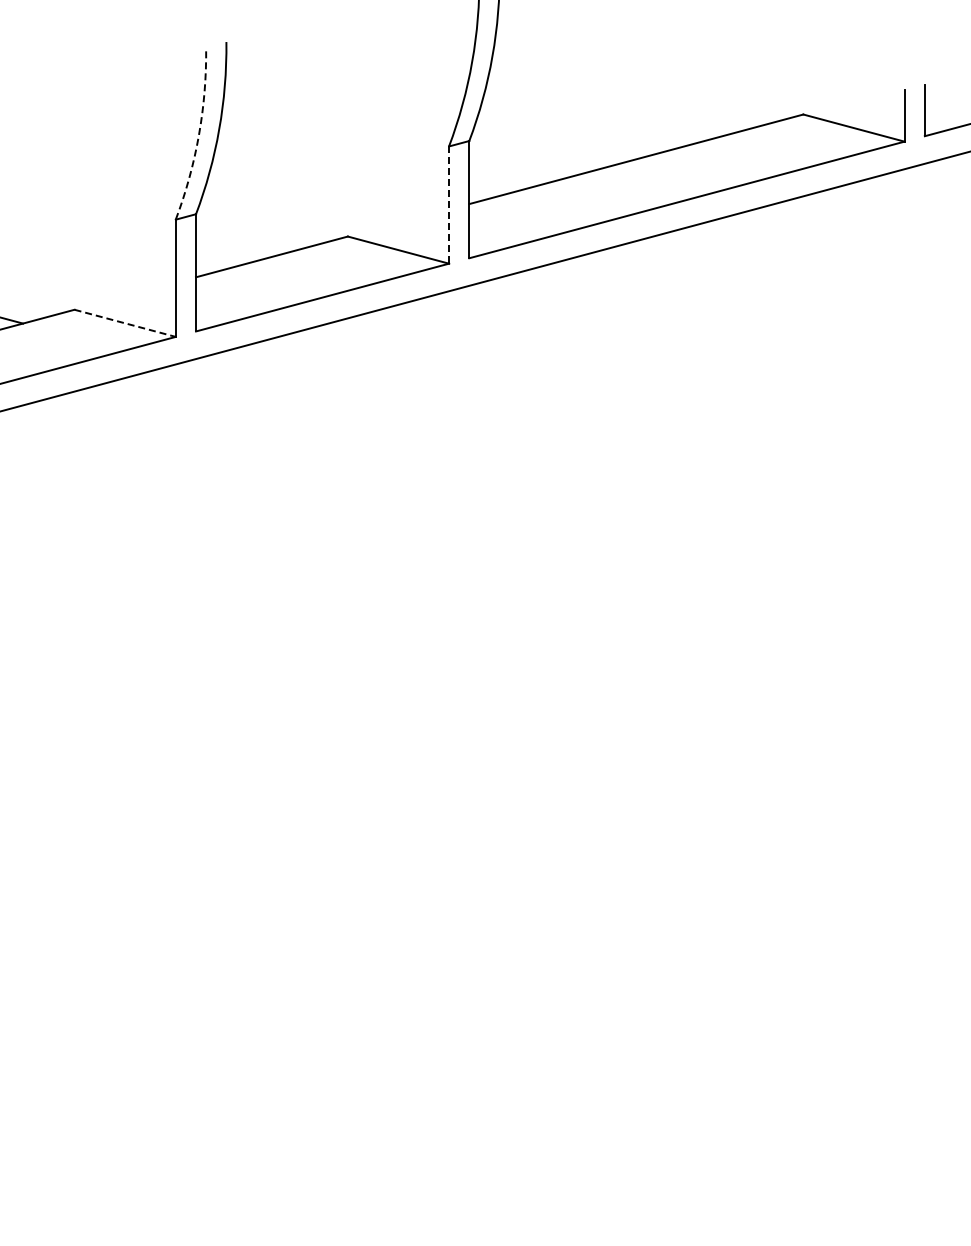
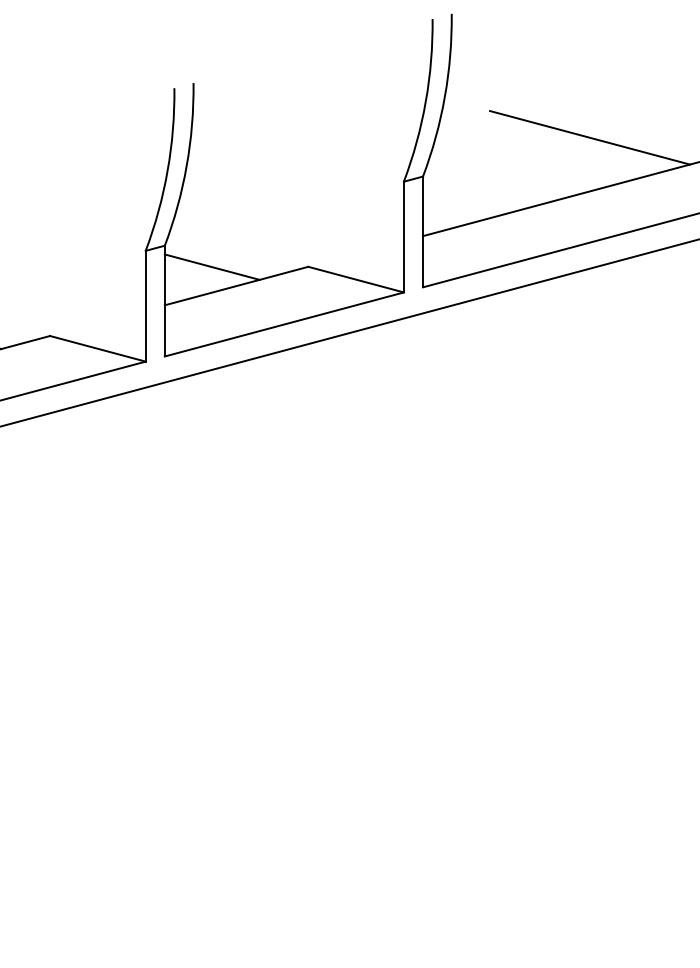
line: (645, 99) -> (589, 137), added
arc: (199, 135) -> (168, 171), dashed -> solid
line: (449, 205) -> (404, 237), dashed -> solid
line: (246, 236) -> (212, 266), added
line: (125, 323) -> (98, 348), dashed -> solid

